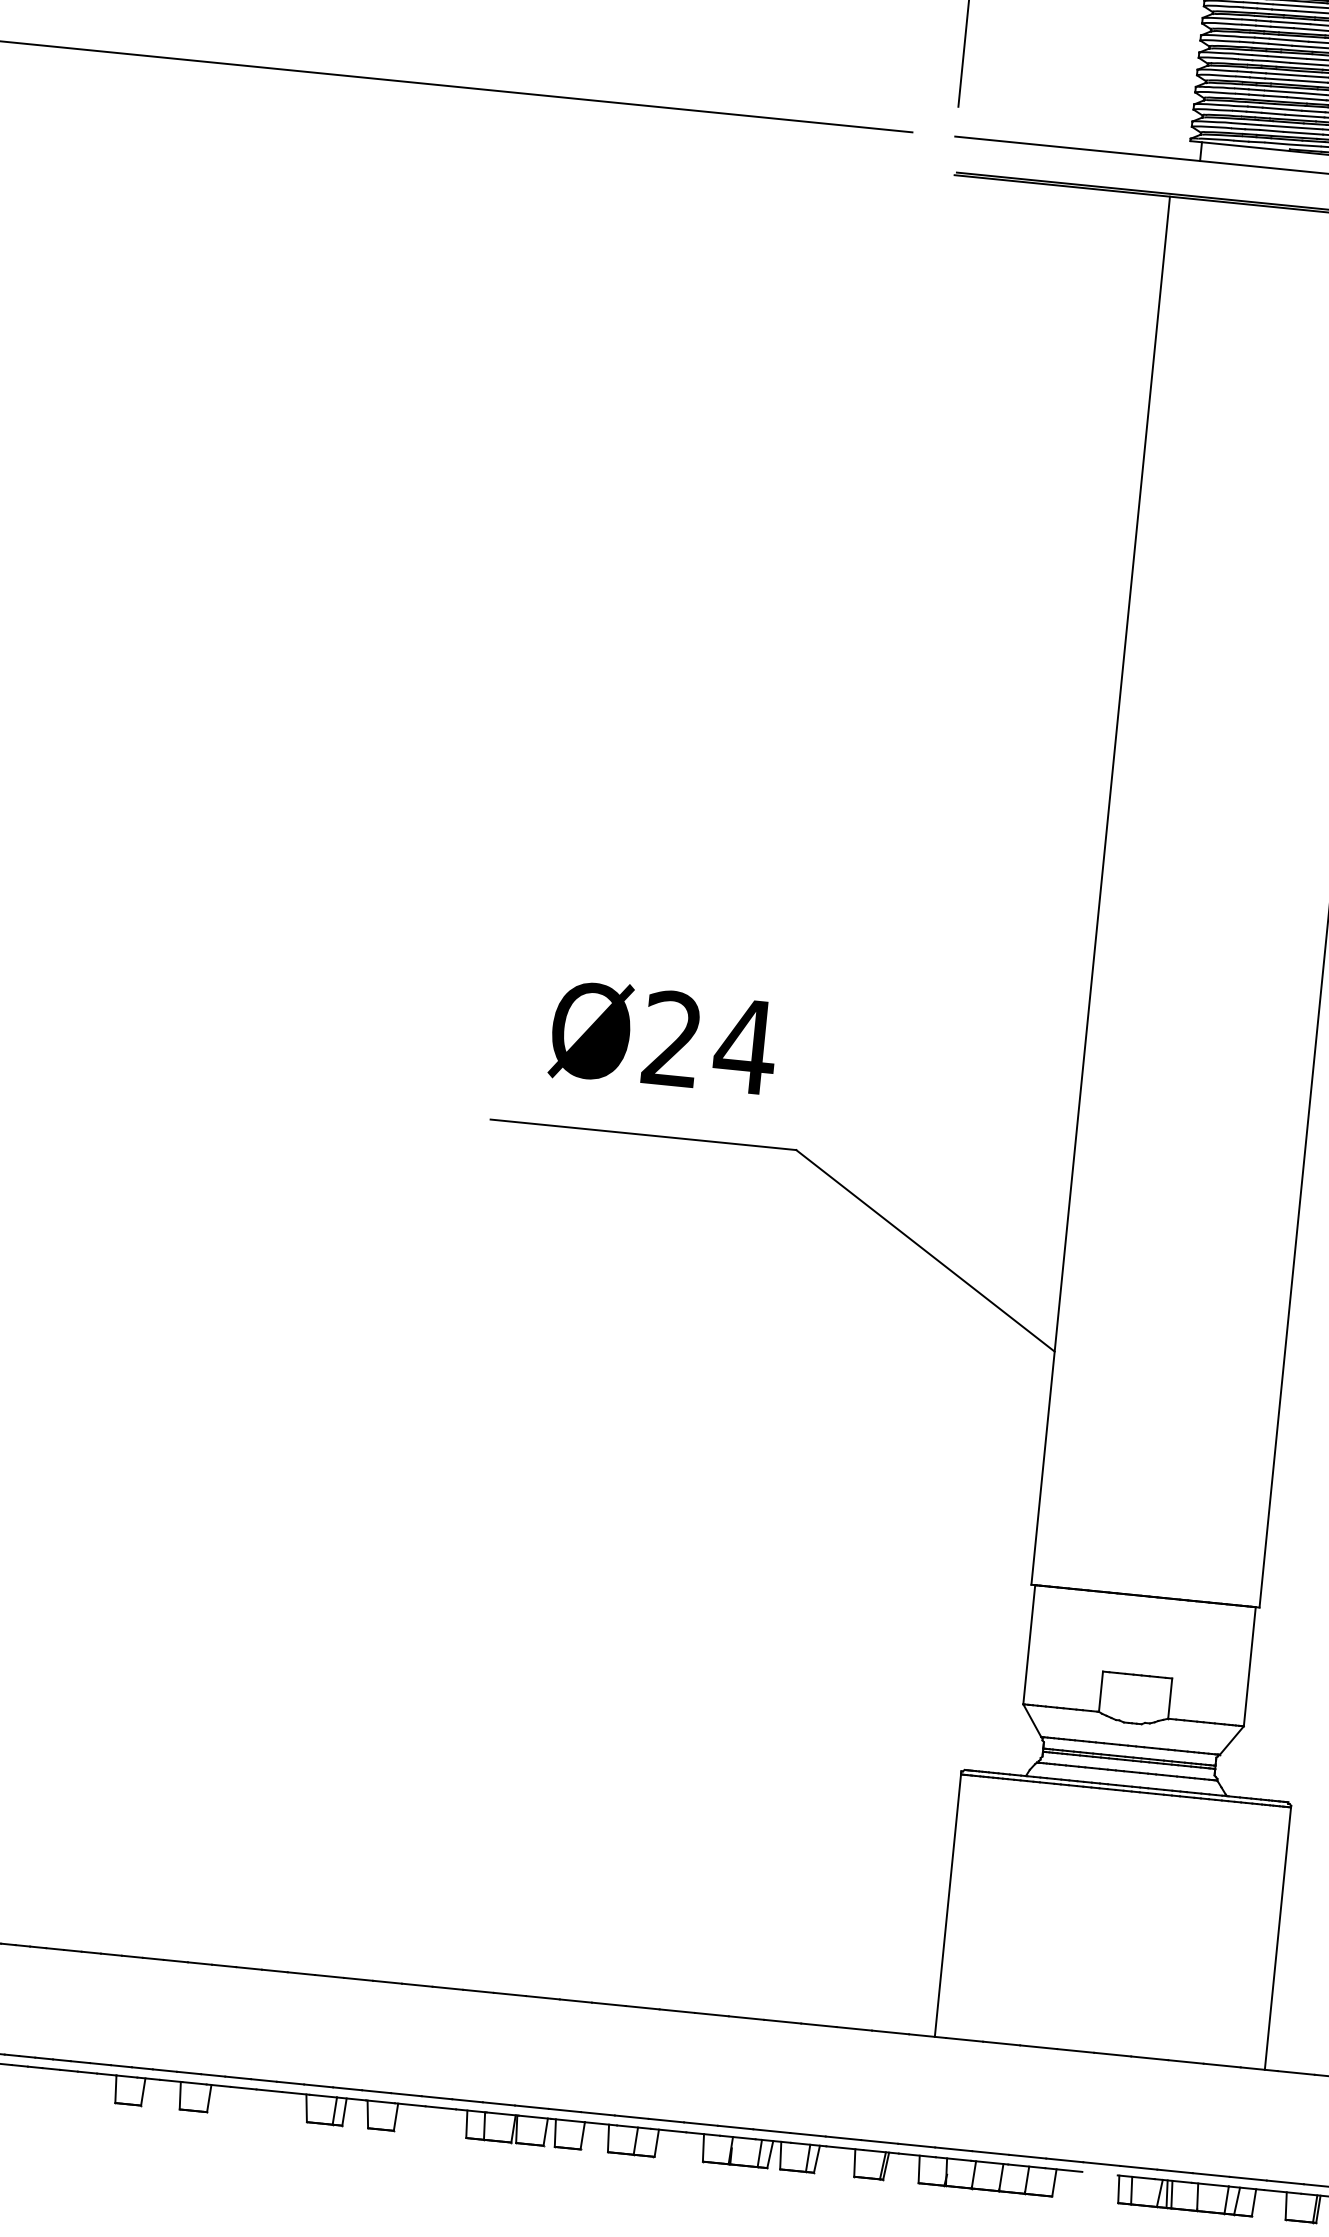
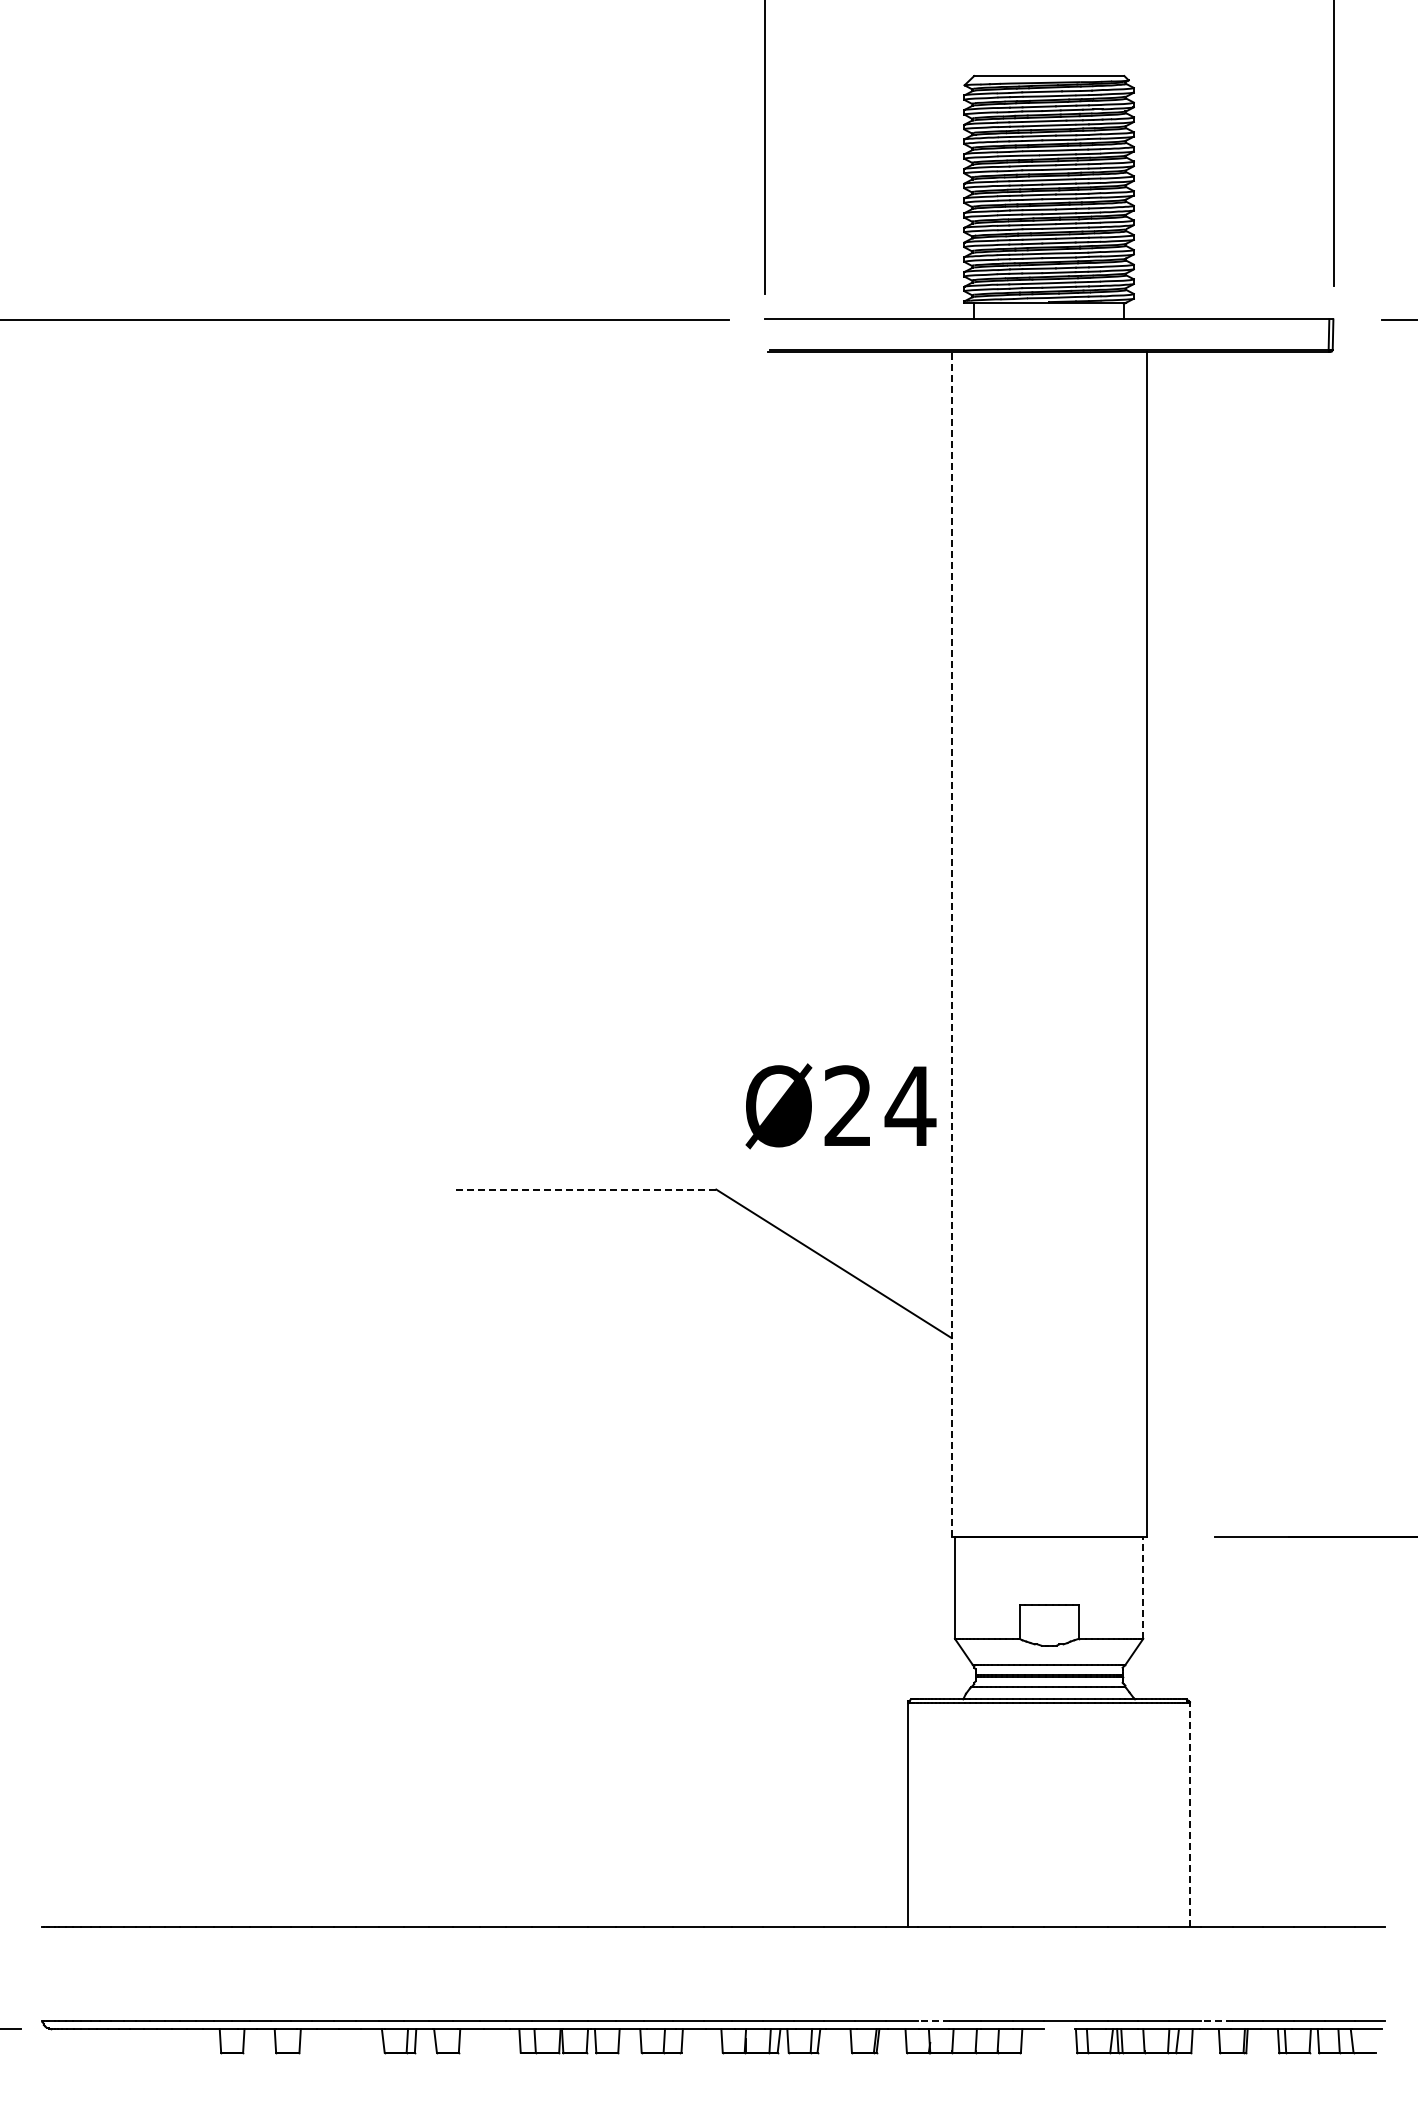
line: (1100, 890) -> (951, 944), solid -> dashed
text: (663, 1038) -> (840, 1106), moved
line: (643, 1134) -> (585, 1189), solid -> dashed
line: (1250, 1667) -> (1143, 1588), solid -> dashed
line: (1277, 1937) -> (1189, 1814), solid -> dashed
line: (953, 2148) -> (933, 2020), solid -> dashed
line: (1285, 2181) -> (1216, 2020), solid -> dashed

